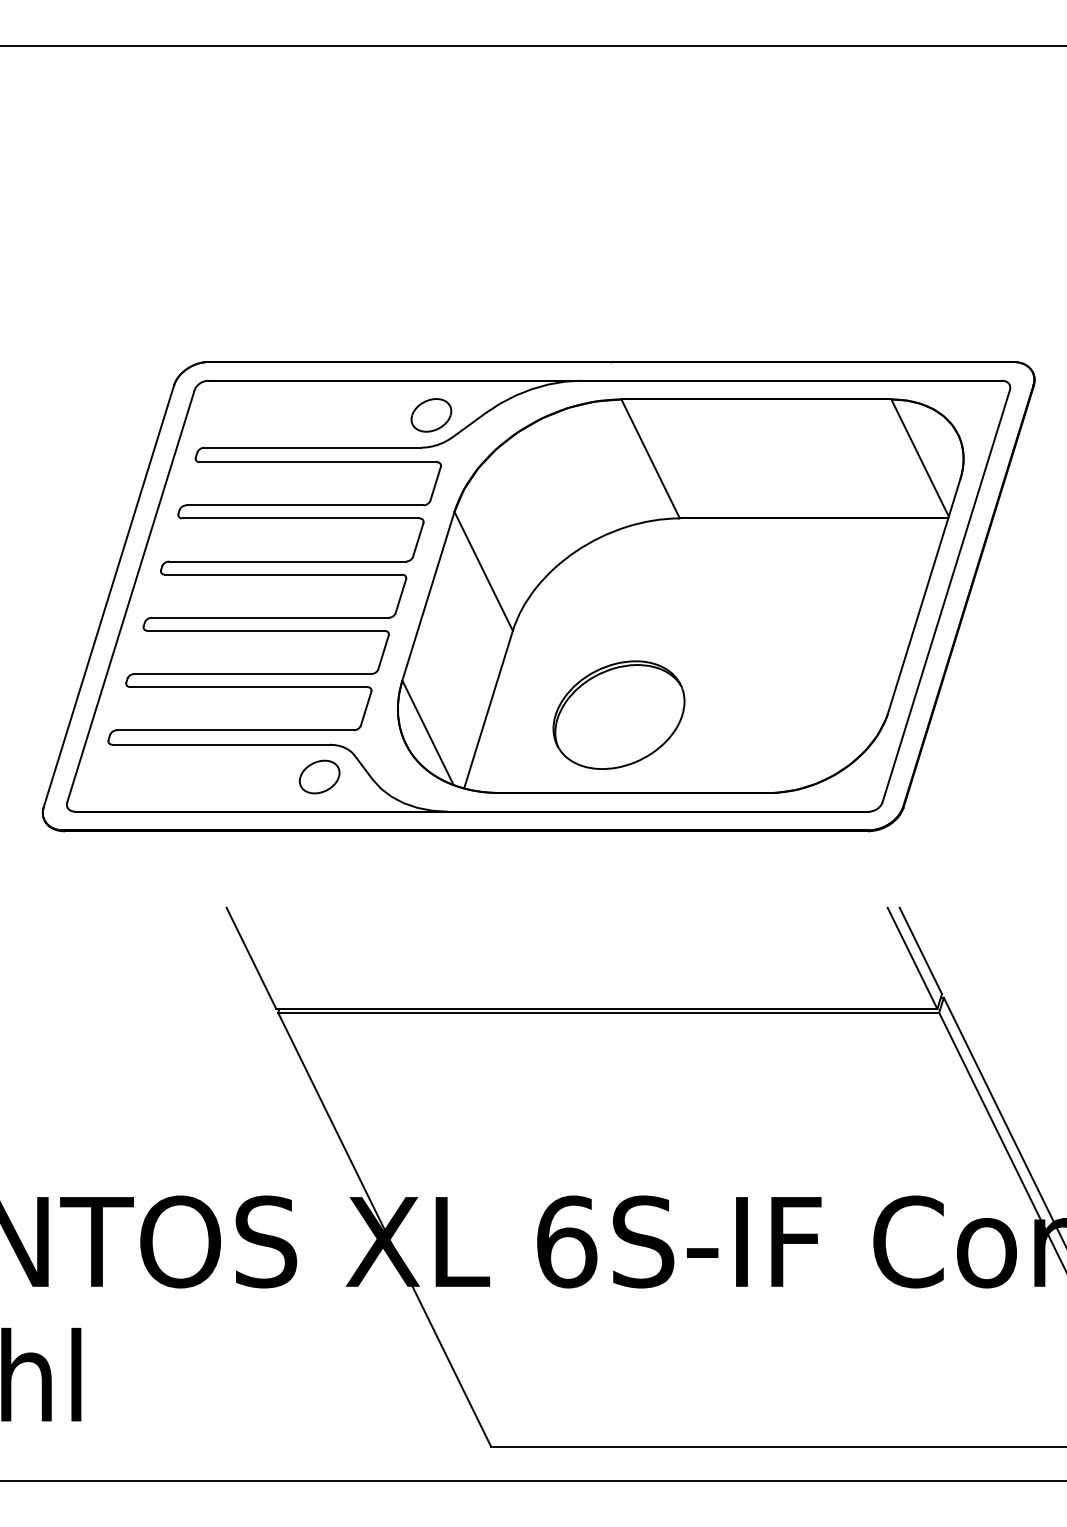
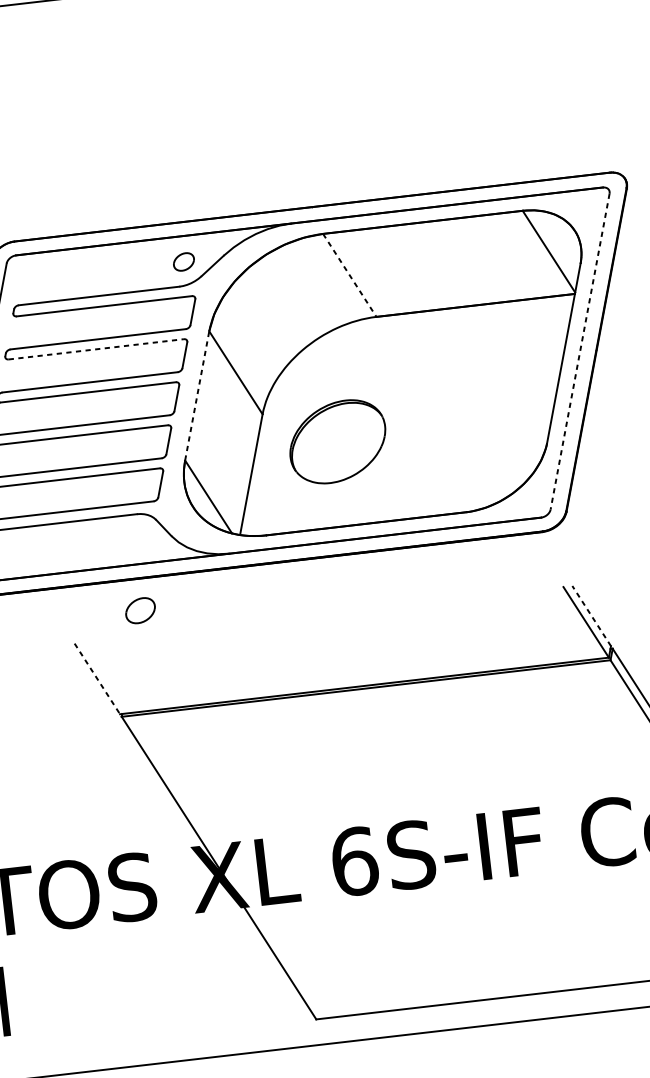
part: (431, 415) -> (184, 262), size x0.7
line: (650, 459) -> (349, 275), solid -> dashed
line: (301, 518) -> (96, 349), solid -> dashed
line: (428, 595) -> (197, 395), solid -> dashed
line: (946, 596) -> (580, 351), solid -> dashed
part: (618, 714) -> (337, 441), moved
part: (319, 776) -> (140, 610), moved
line: (920, 950) -> (591, 615), solid -> dashed
line: (251, 958) -> (97, 678), solid -> dashed

